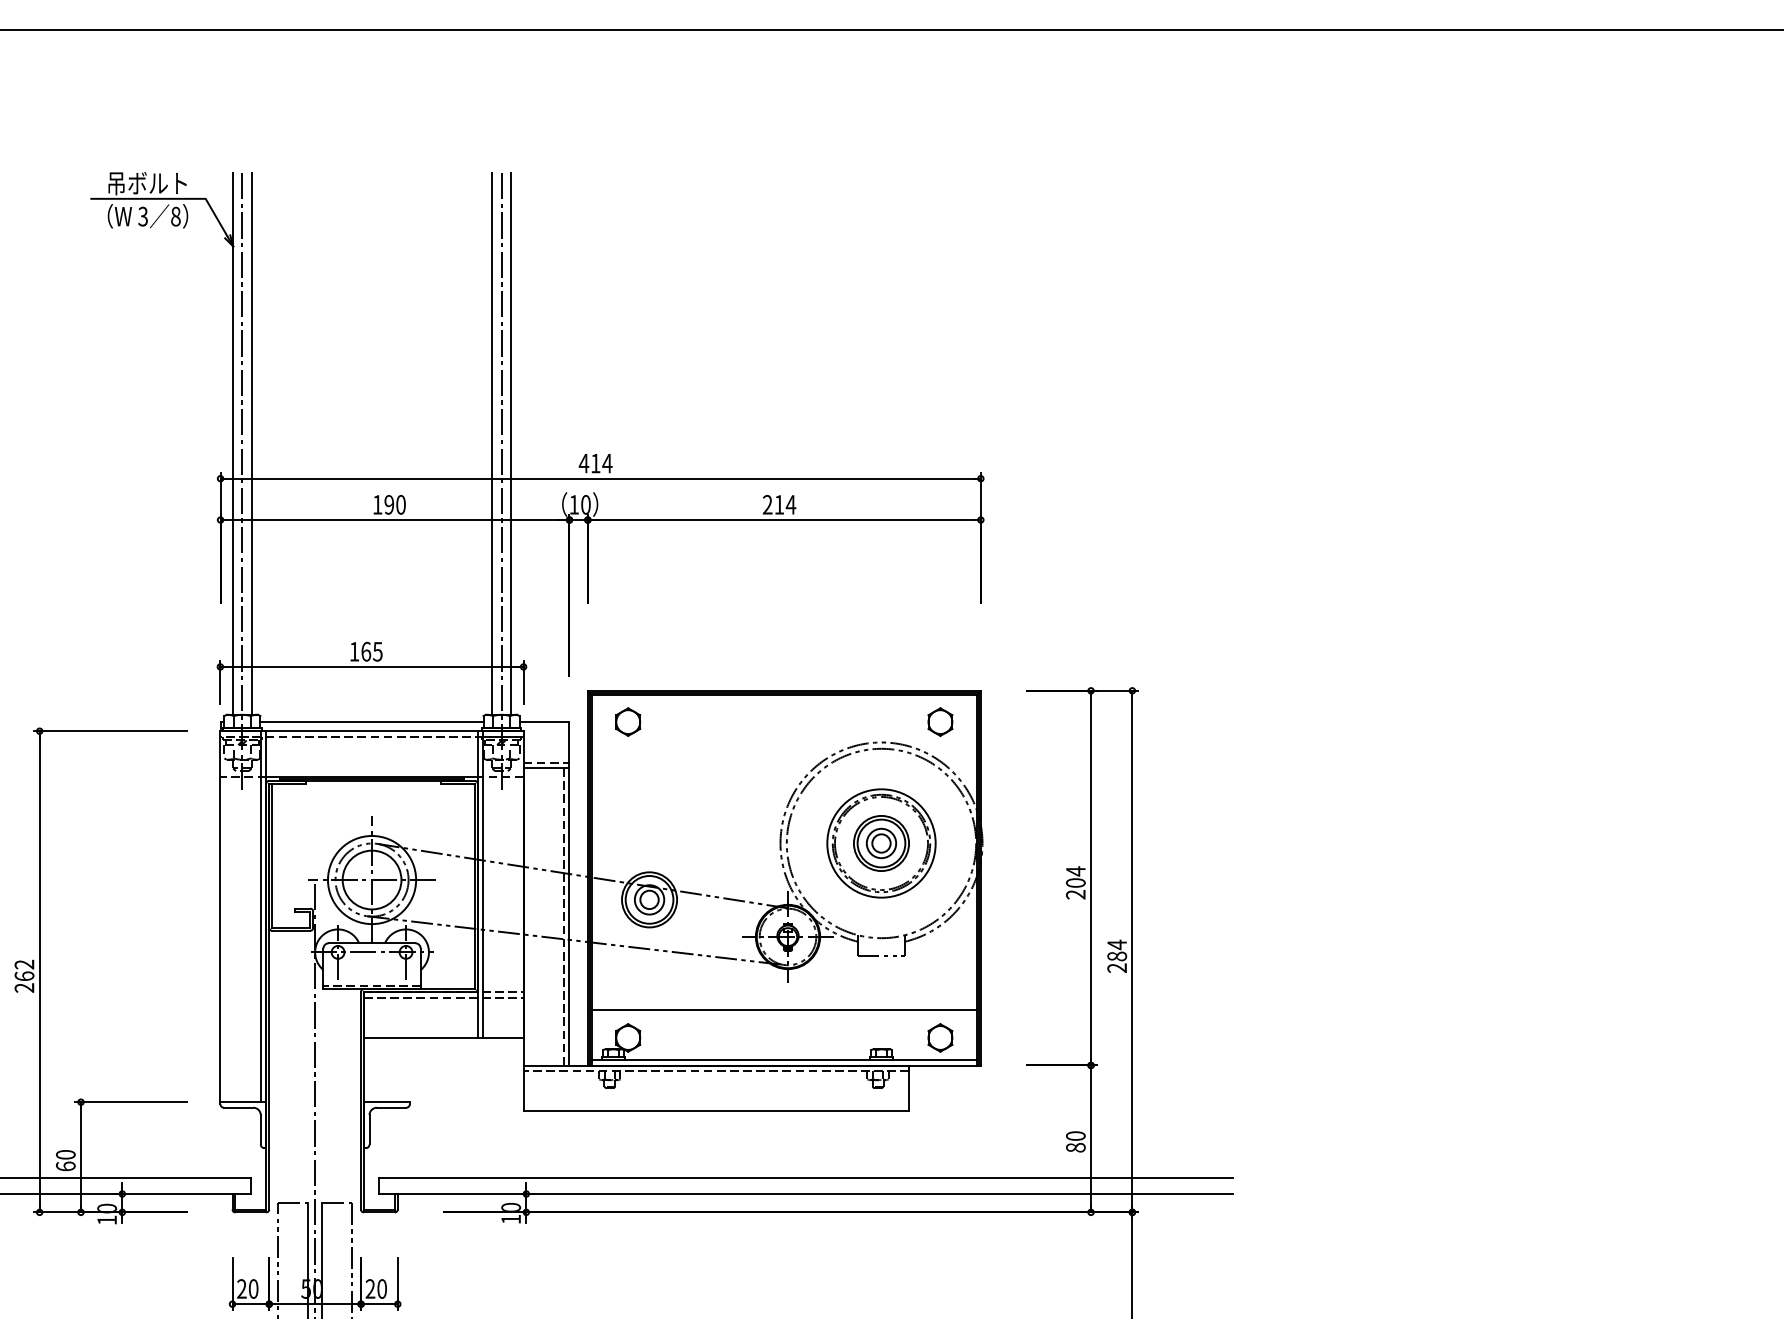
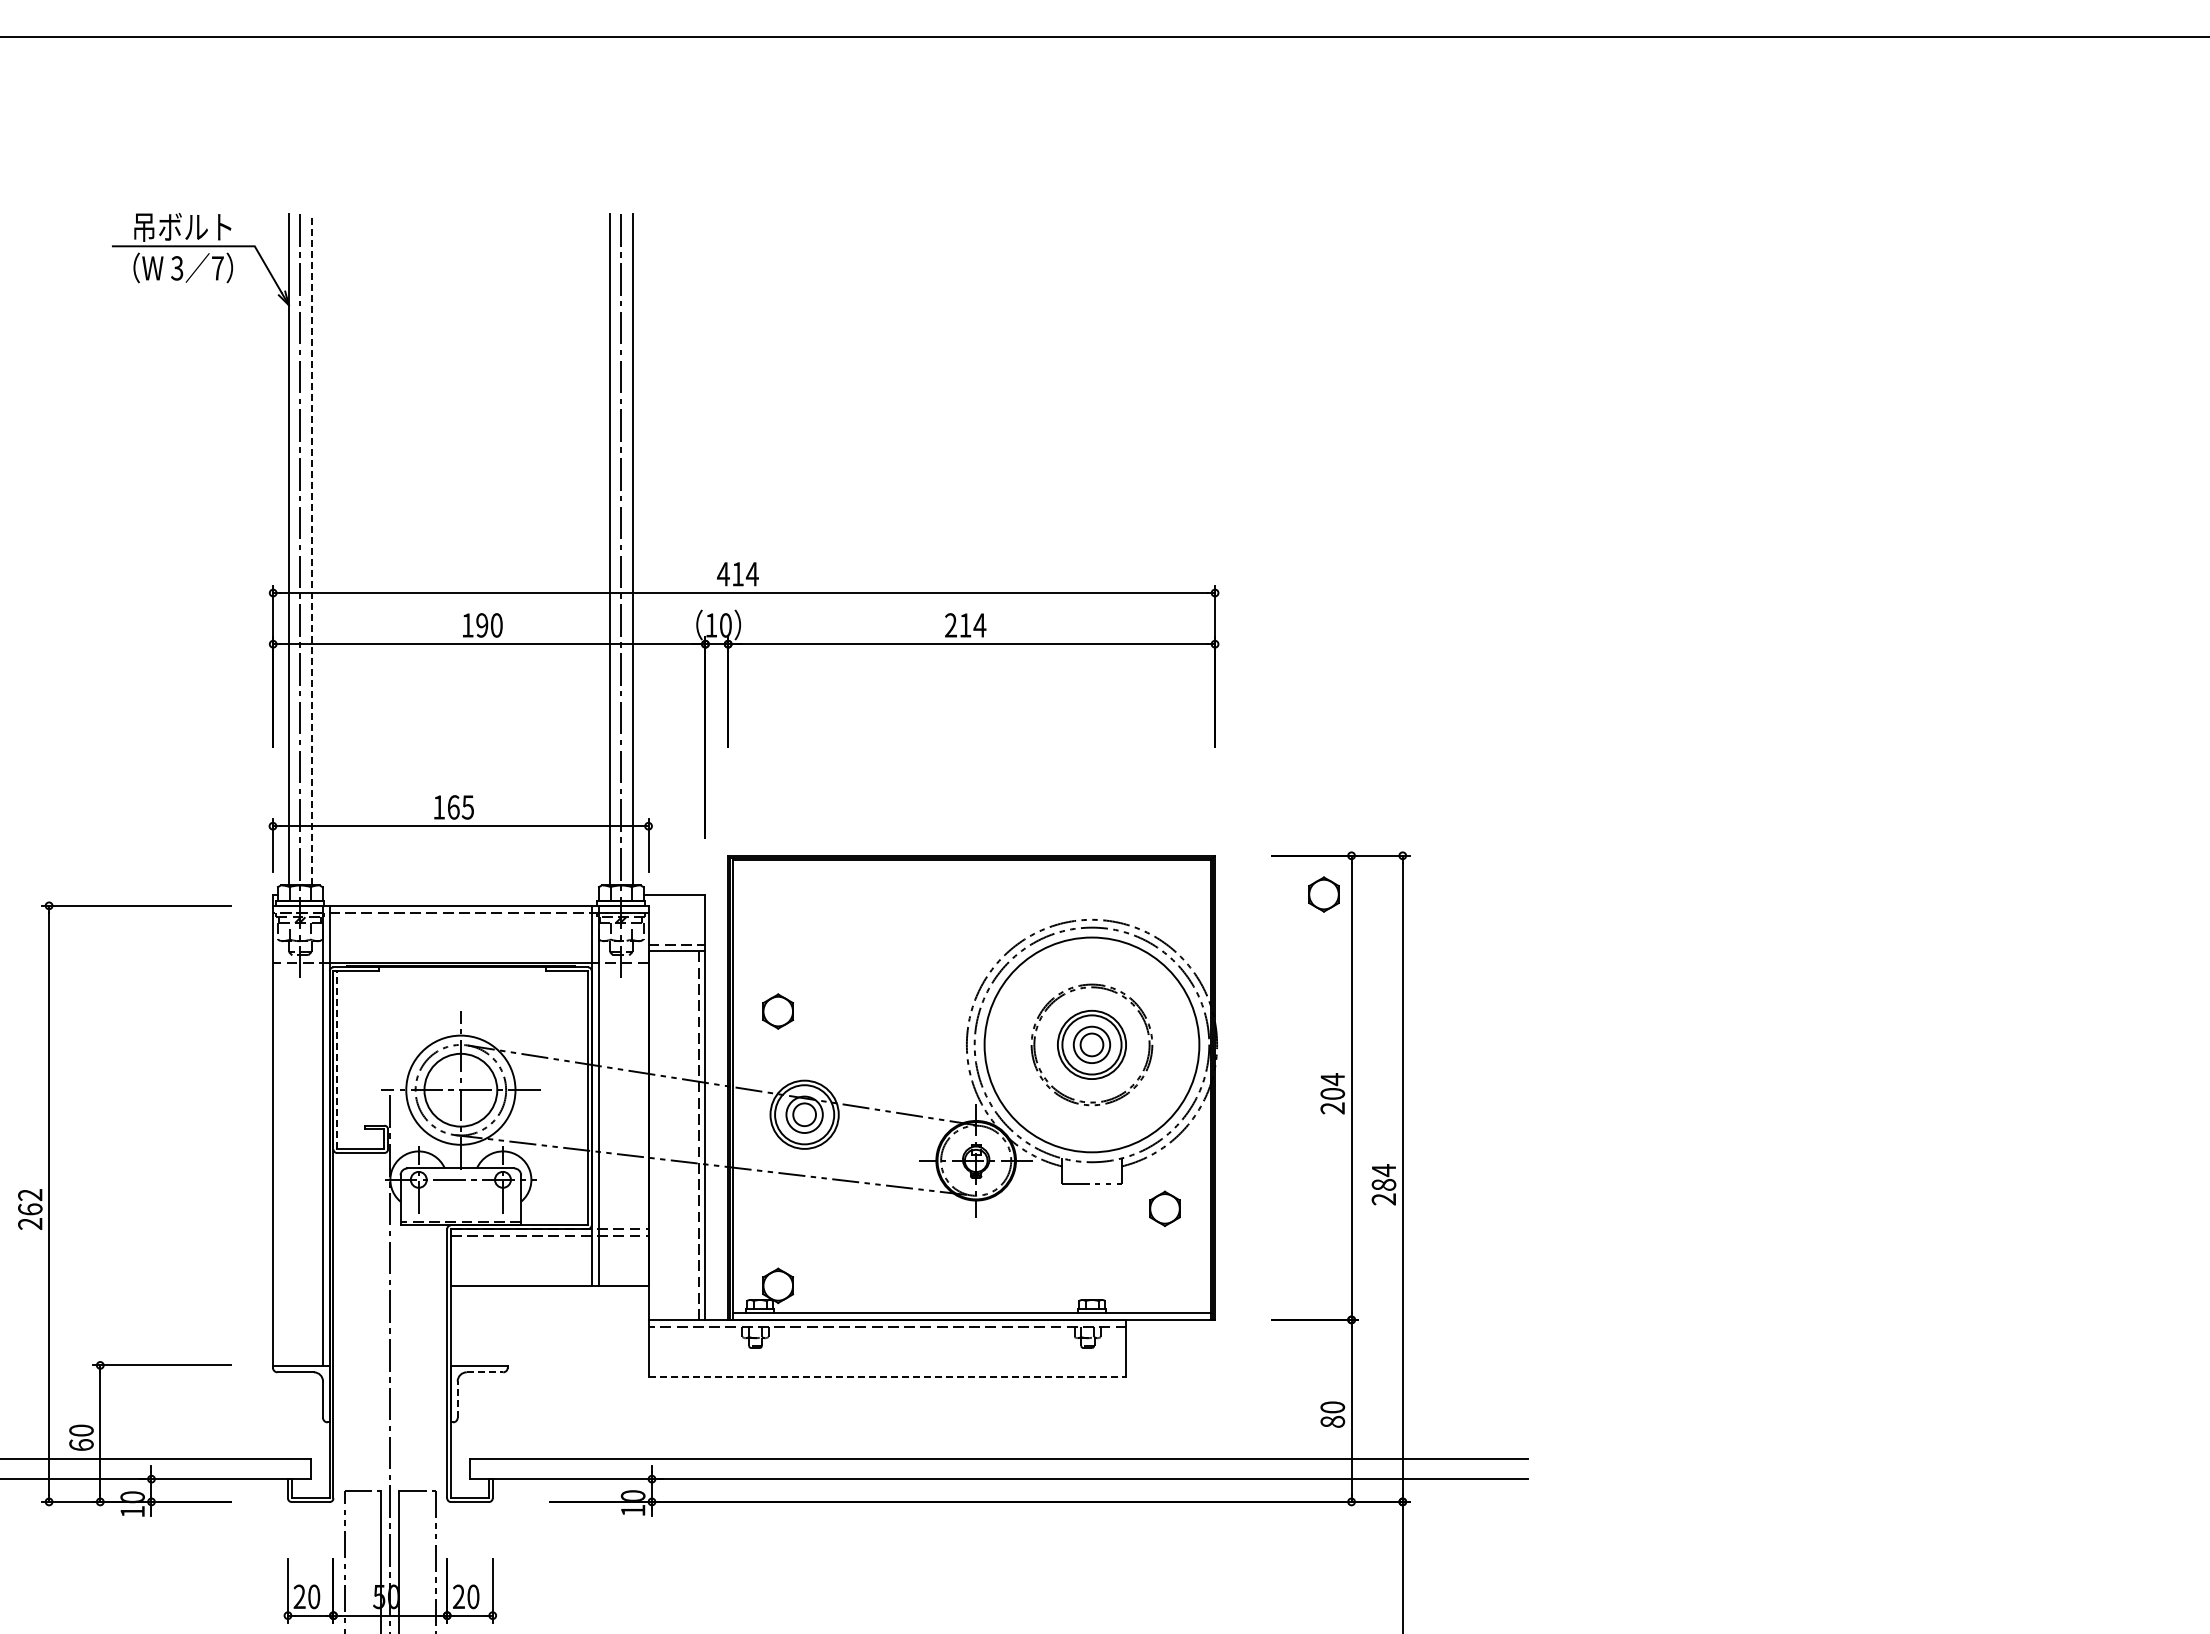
text: (175, 216) -> (217, 268), 8 -> 7
line: (251, 443) -> (311, 549), solid -> dashed
line: (371, 722) -> (460, 894), removed
part: (628, 722) -> (778, 1011), moved
part: (940, 722) -> (1323, 894), moved
circle: (881, 843) -> (1091, 1044), size x1.6
line: (272, 855) -> (337, 1059), solid -> dashed
line: (784, 1010) -> (971, 1251), removed
part: (940, 1037) -> (1164, 1208), moved
line: (391, 1107) -> (485, 1372), solid -> dashed
line: (716, 1111) -> (887, 1376), solid -> dashed
line: (369, 1129) -> (457, 1399), solid -> dashed

